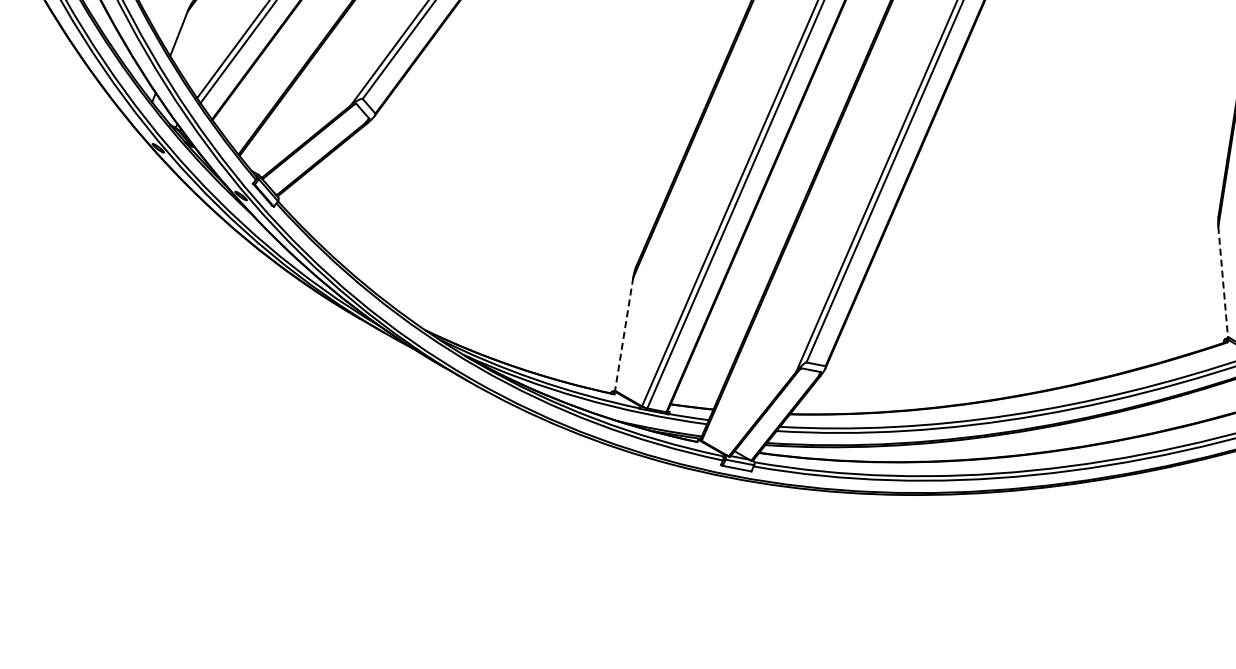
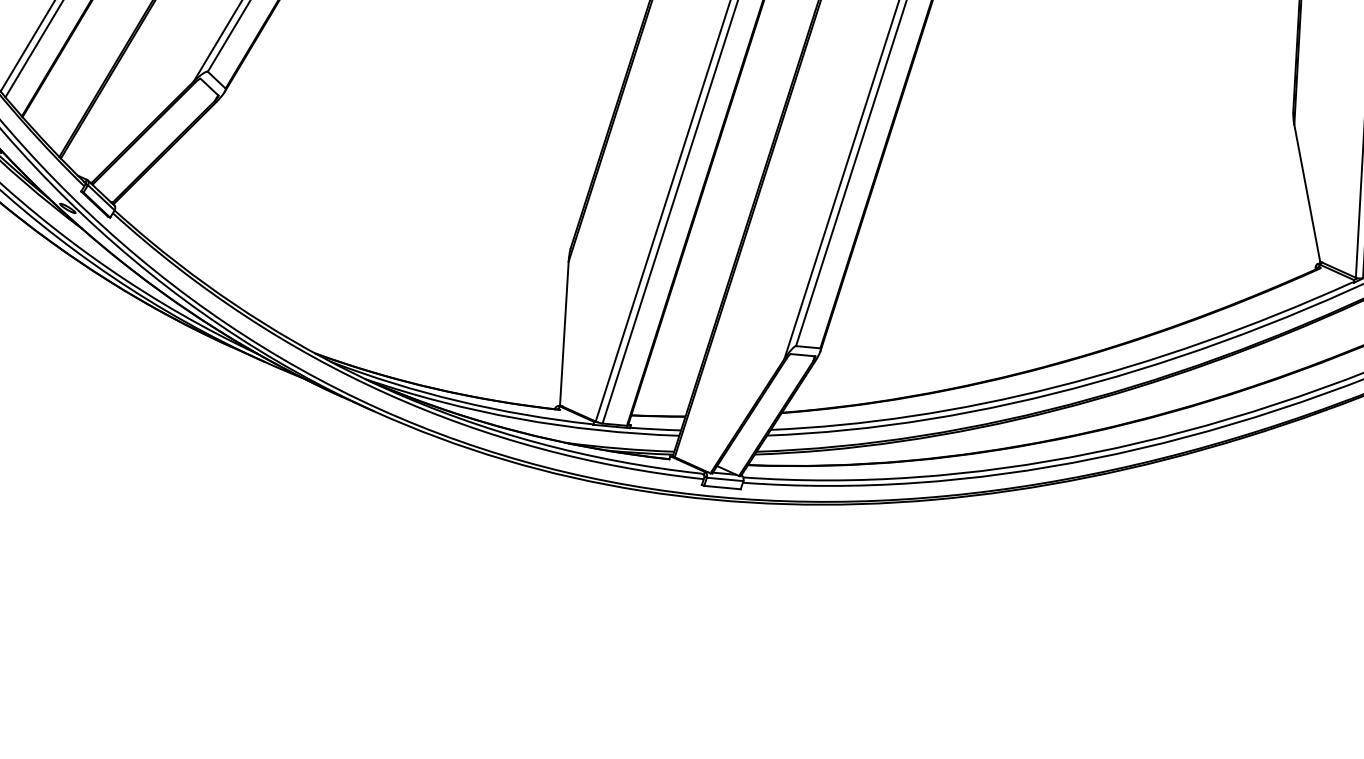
line: (1223, 282) -> (1307, 193), dashed -> solid
line: (624, 334) -> (564, 333), dashed -> solid

